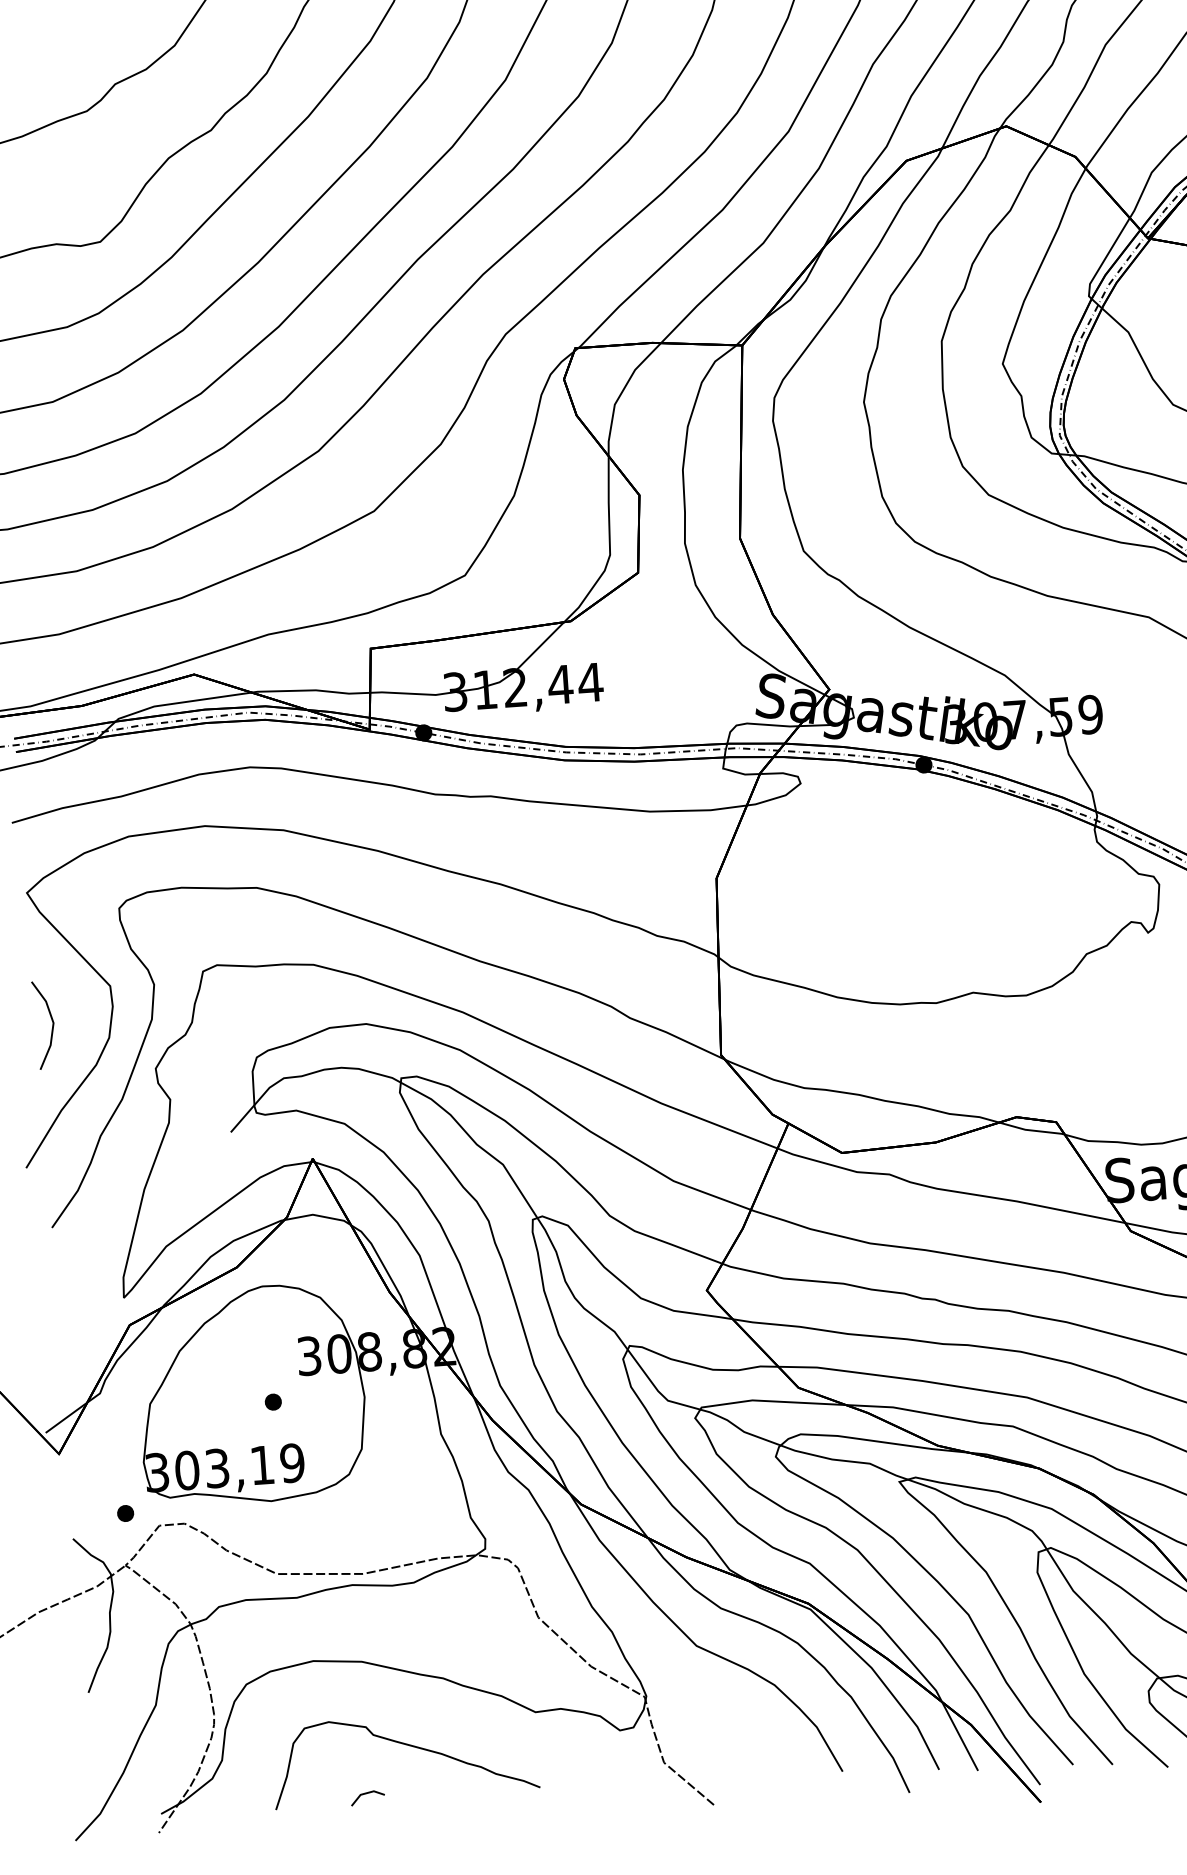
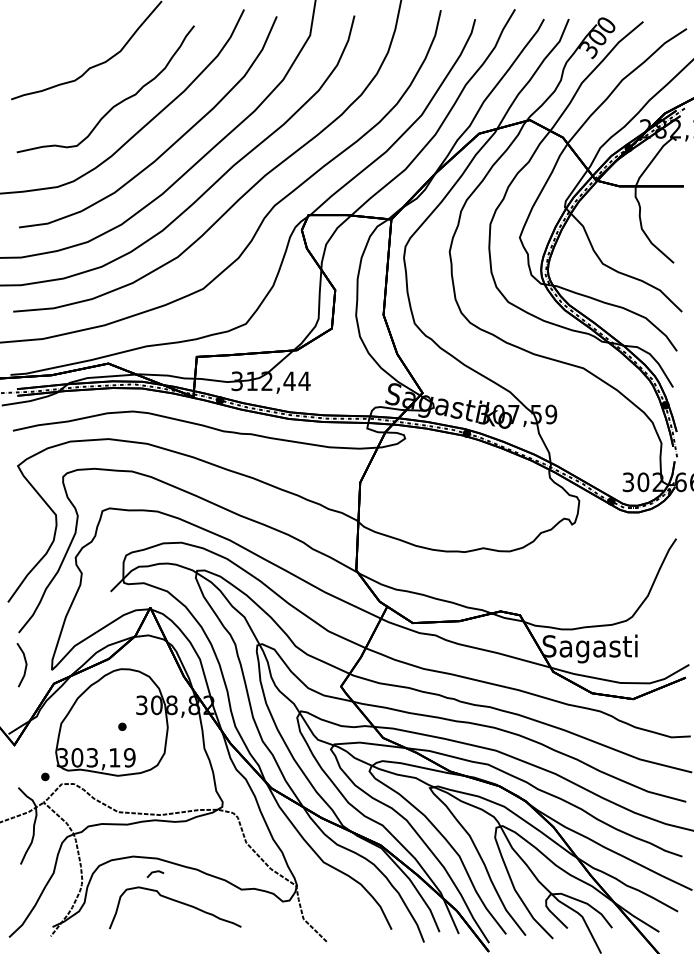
line: (51, 1025) -> (25, 665), moved
line: (367, 1794) -> (155, 872), moved

